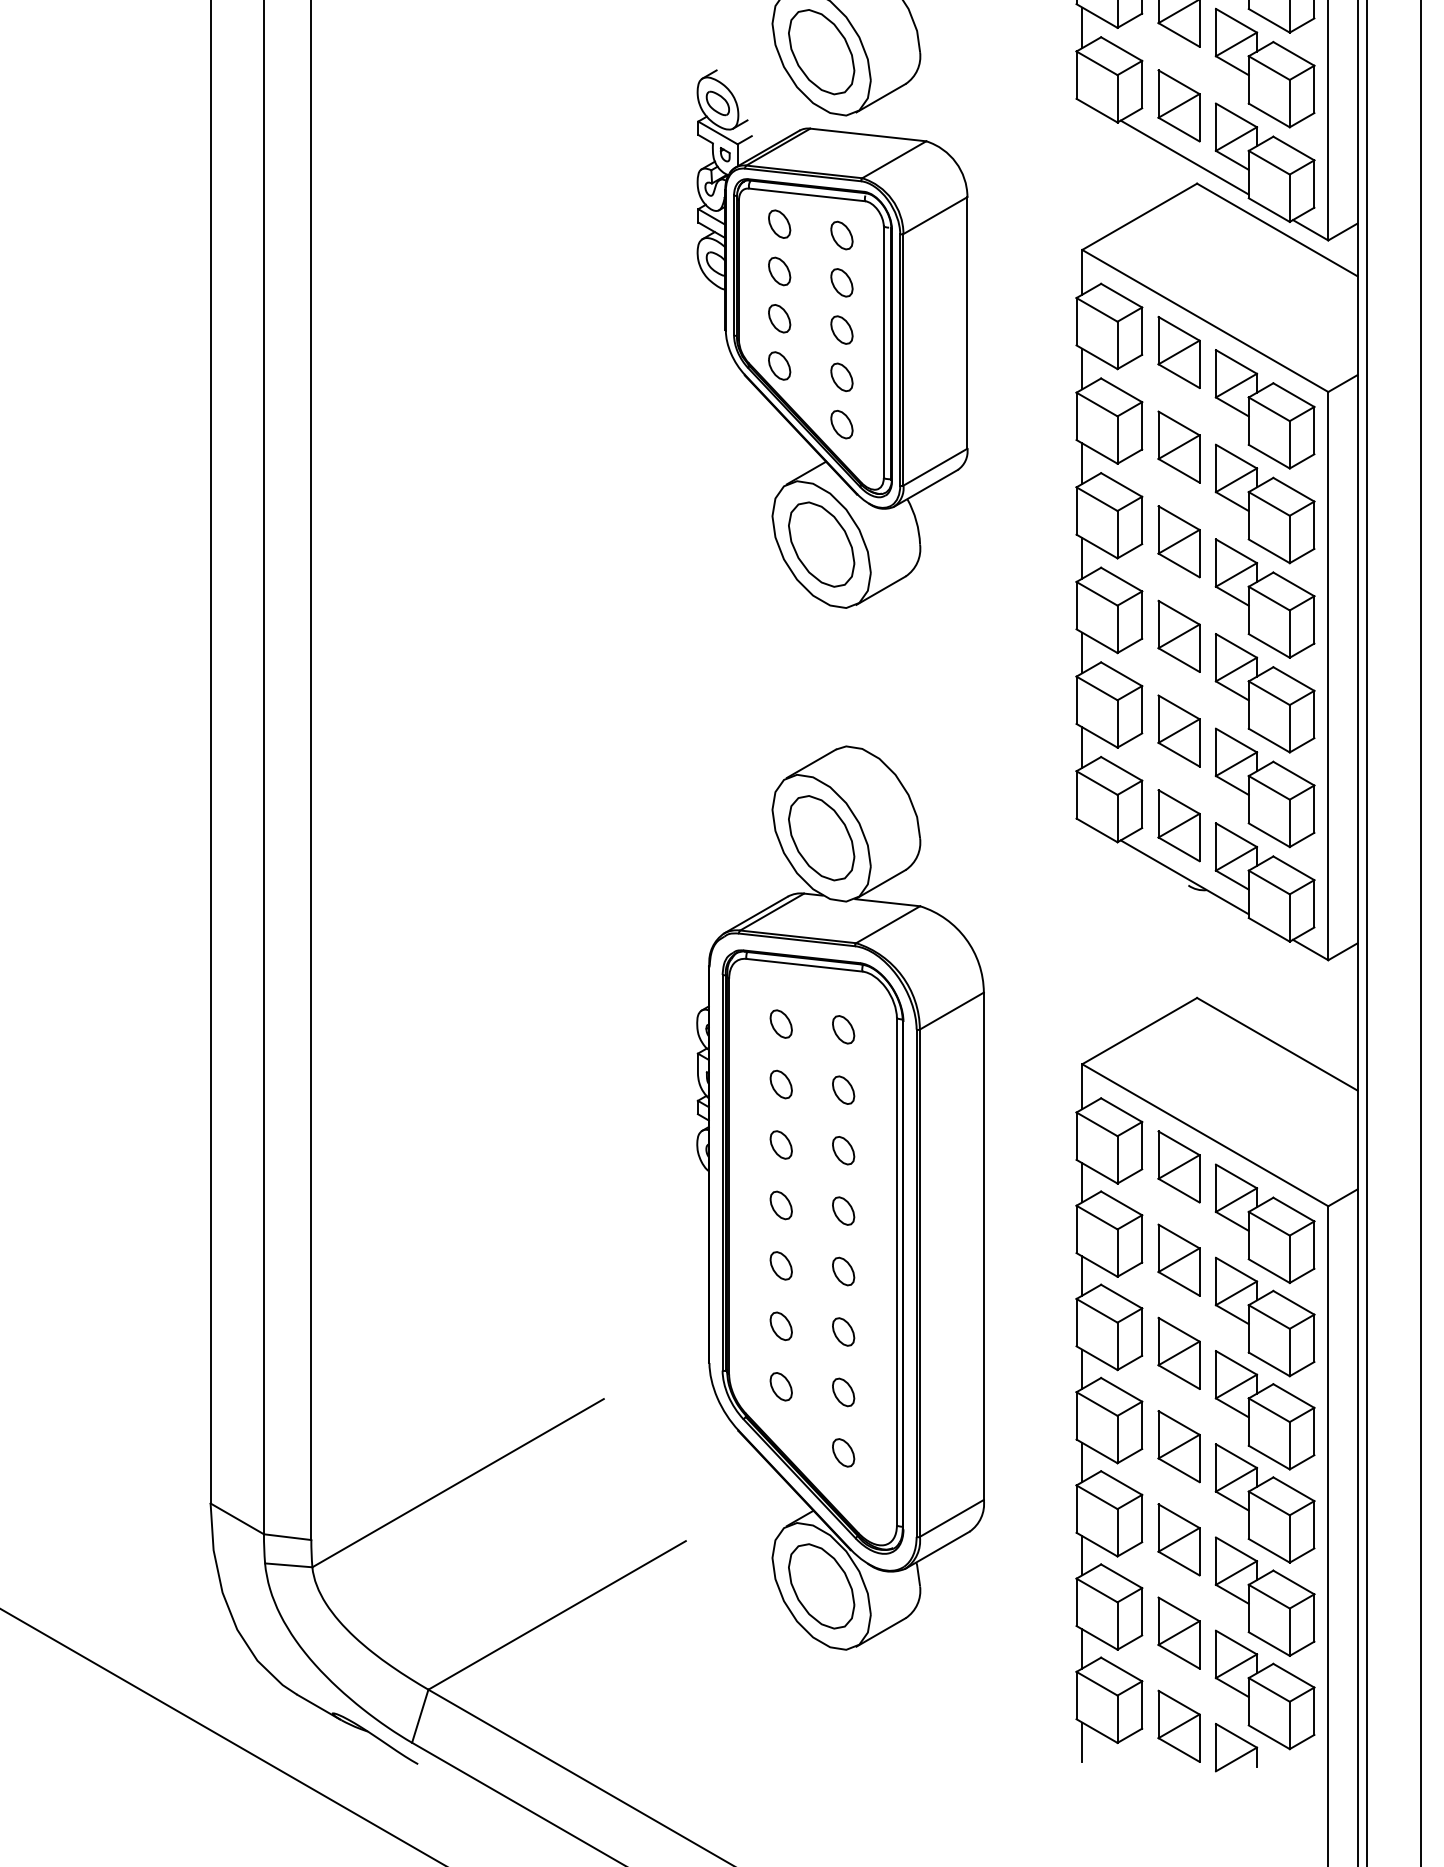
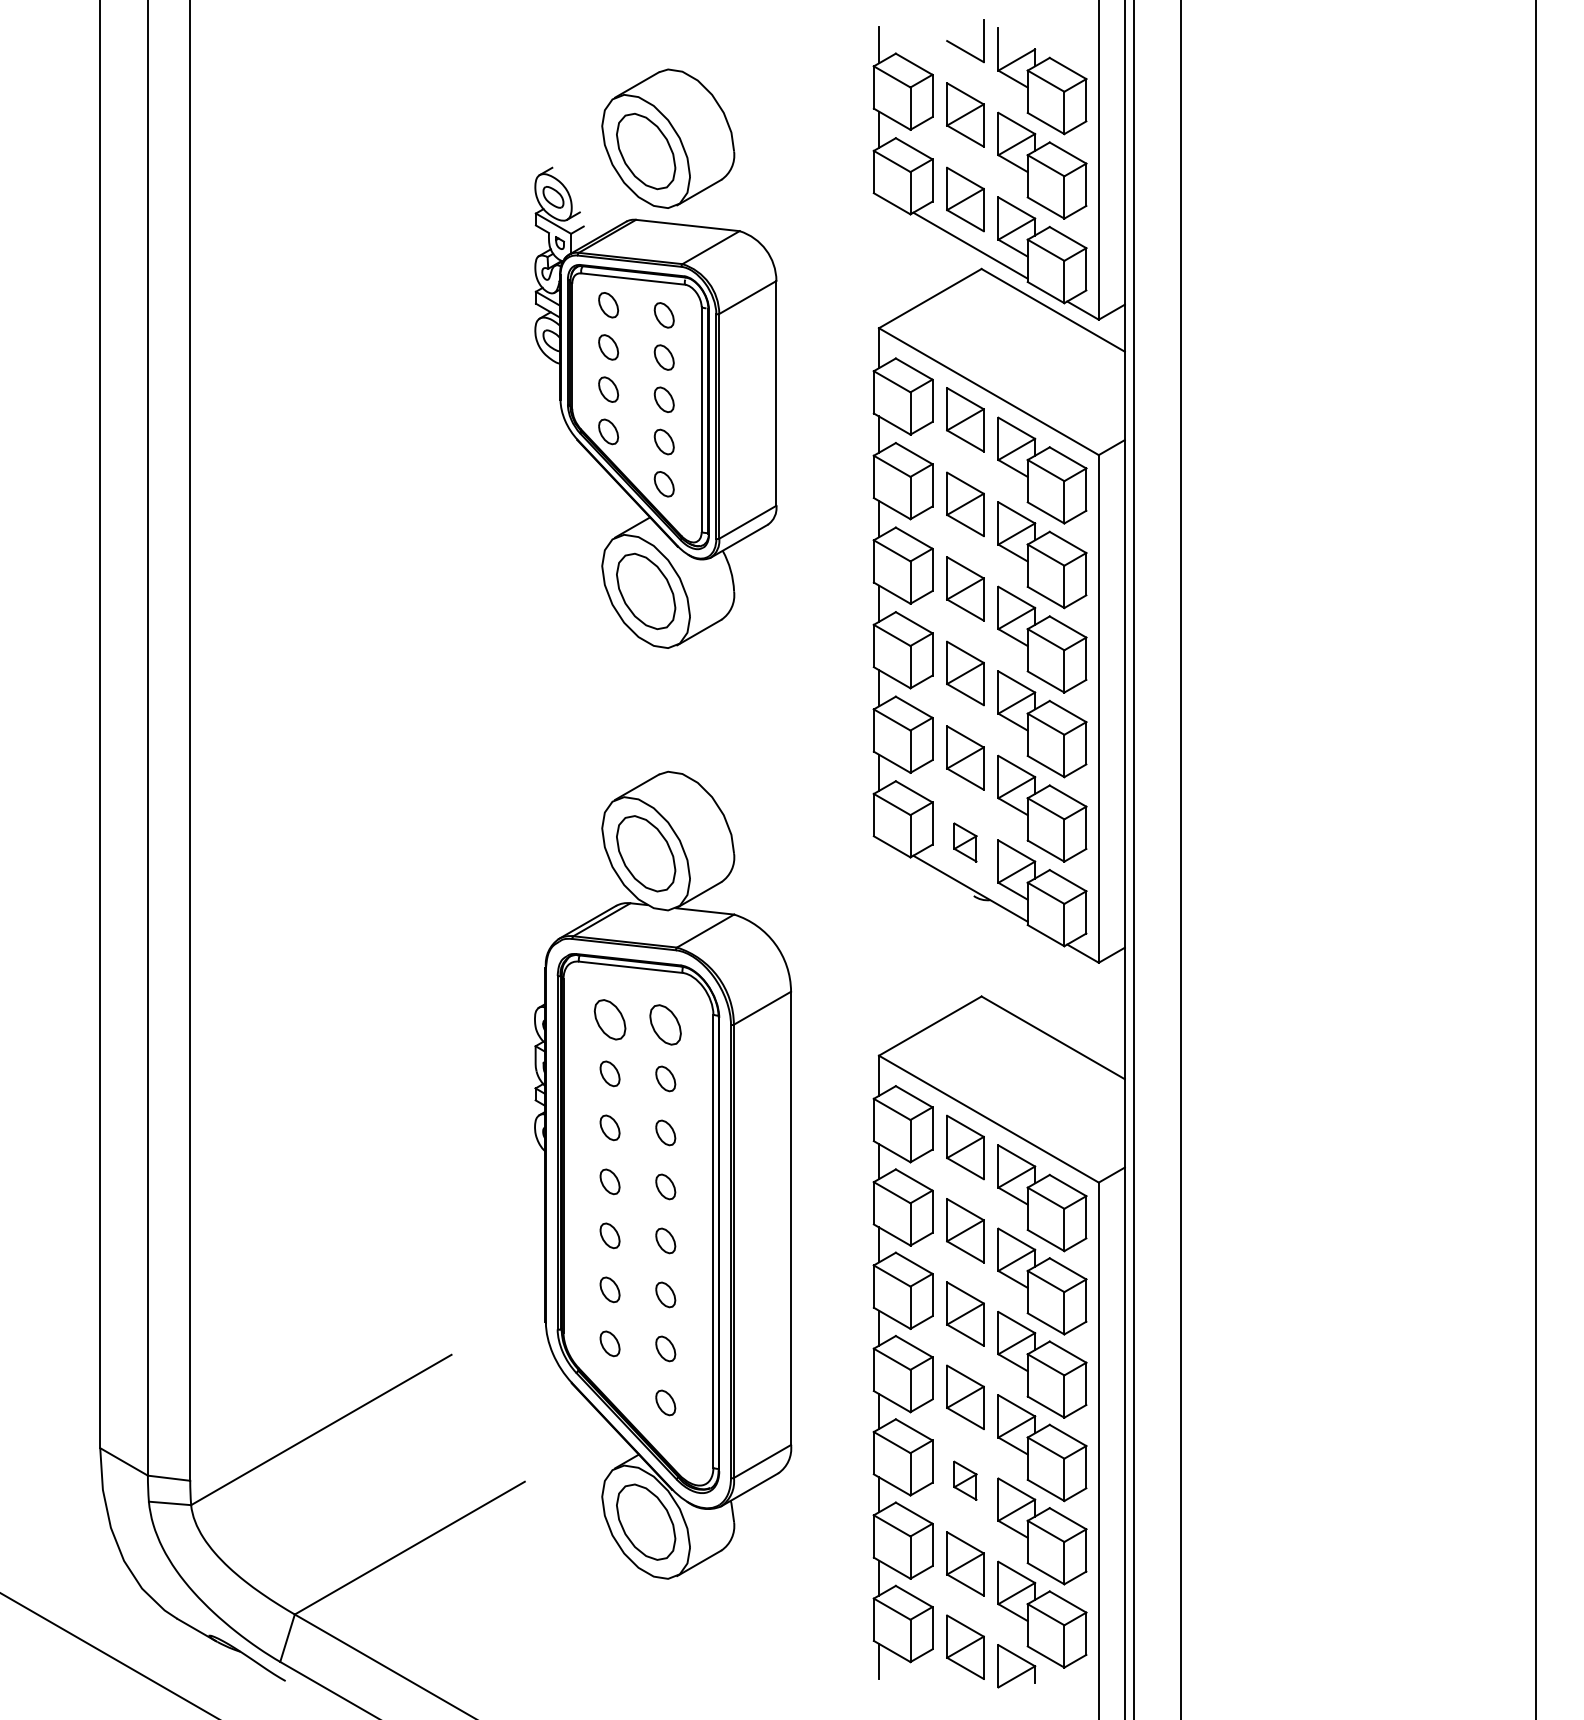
part: (1179, 825) -> (965, 842), size x0.6
part: (780, 1023) -> (609, 1019), size x1.6
part: (843, 1029) -> (665, 1024), size x1.6
part: (1179, 1539) -> (965, 1480), size x0.6

